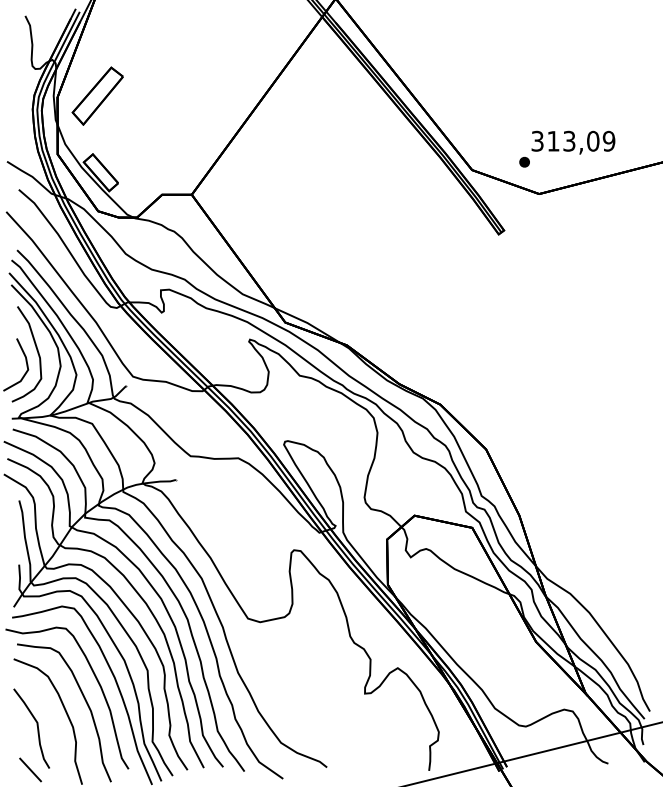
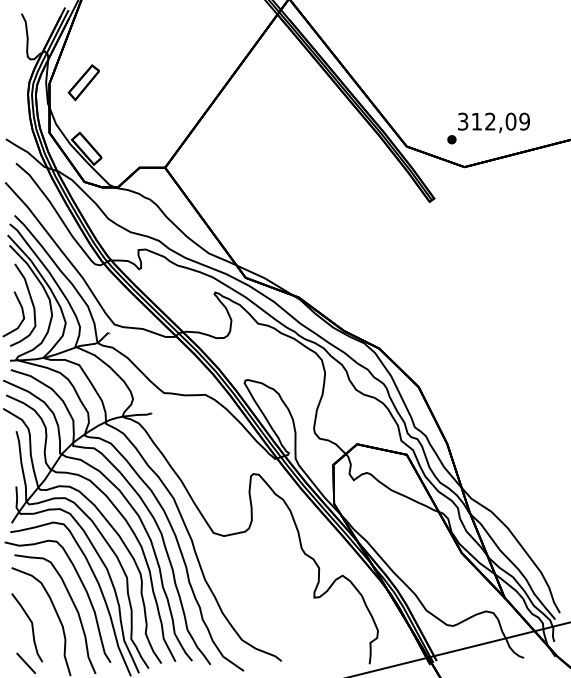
part: (97, 95) -> (83, 82), size x0.7
text: (569, 141) -> (490, 121), 313,09 -> 312,09

